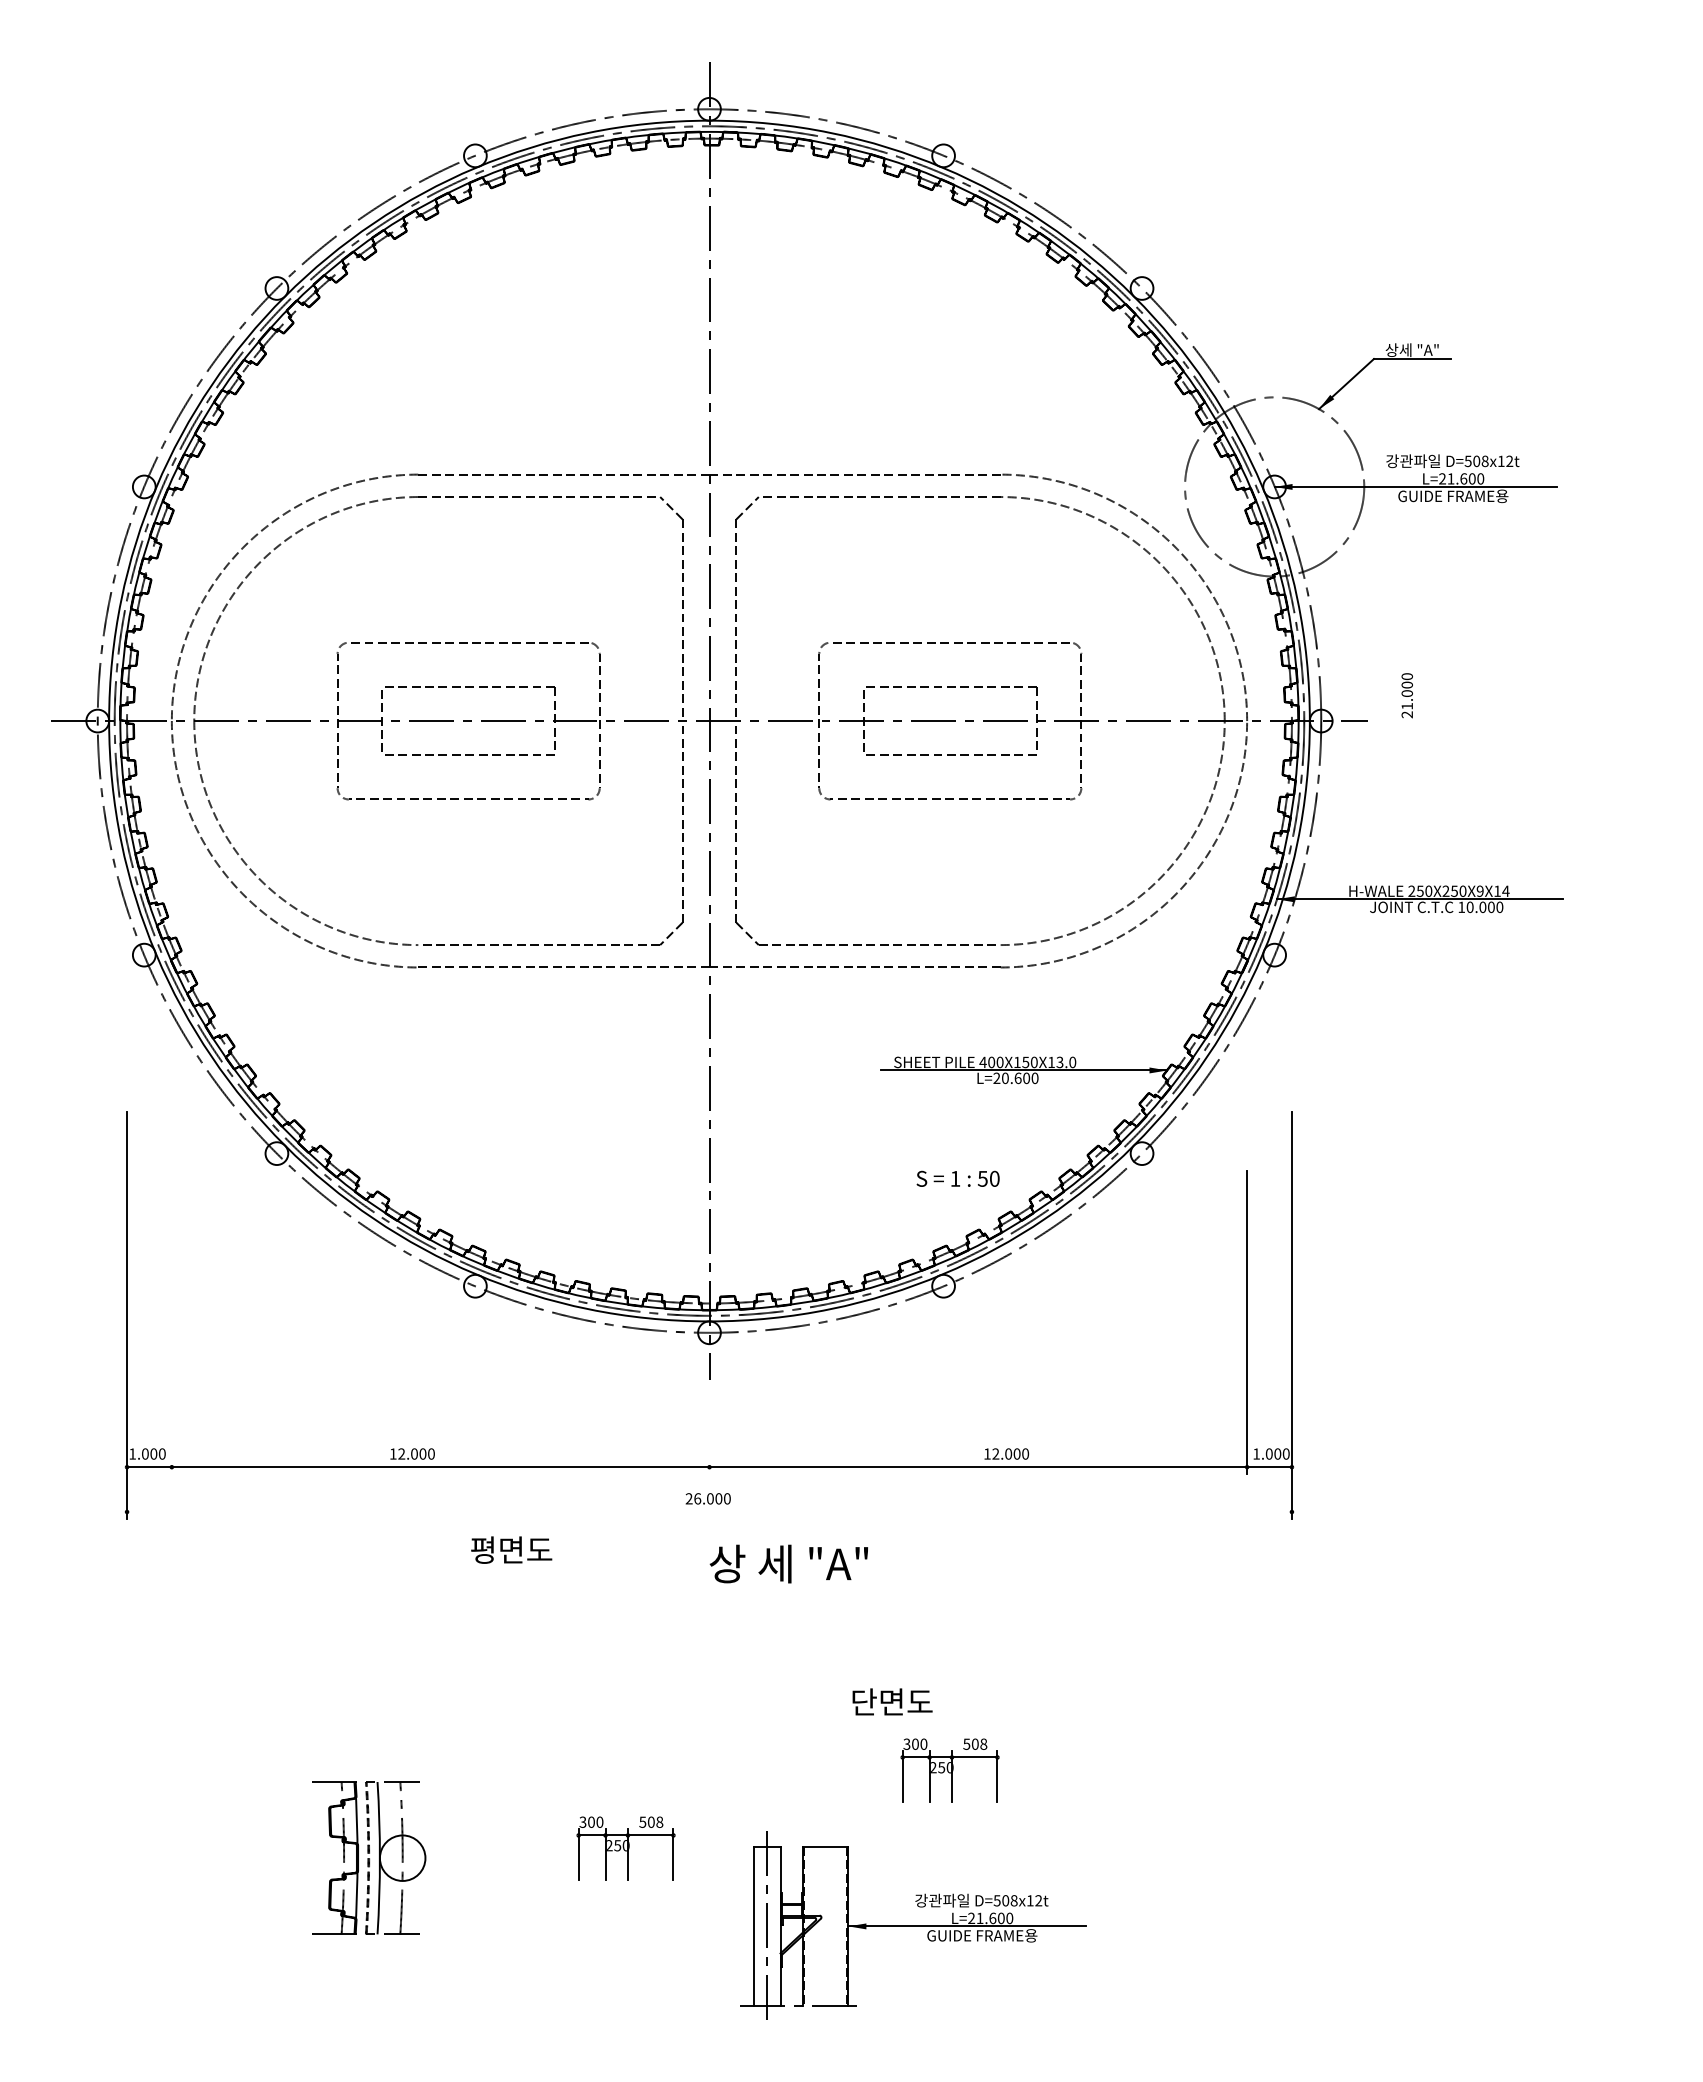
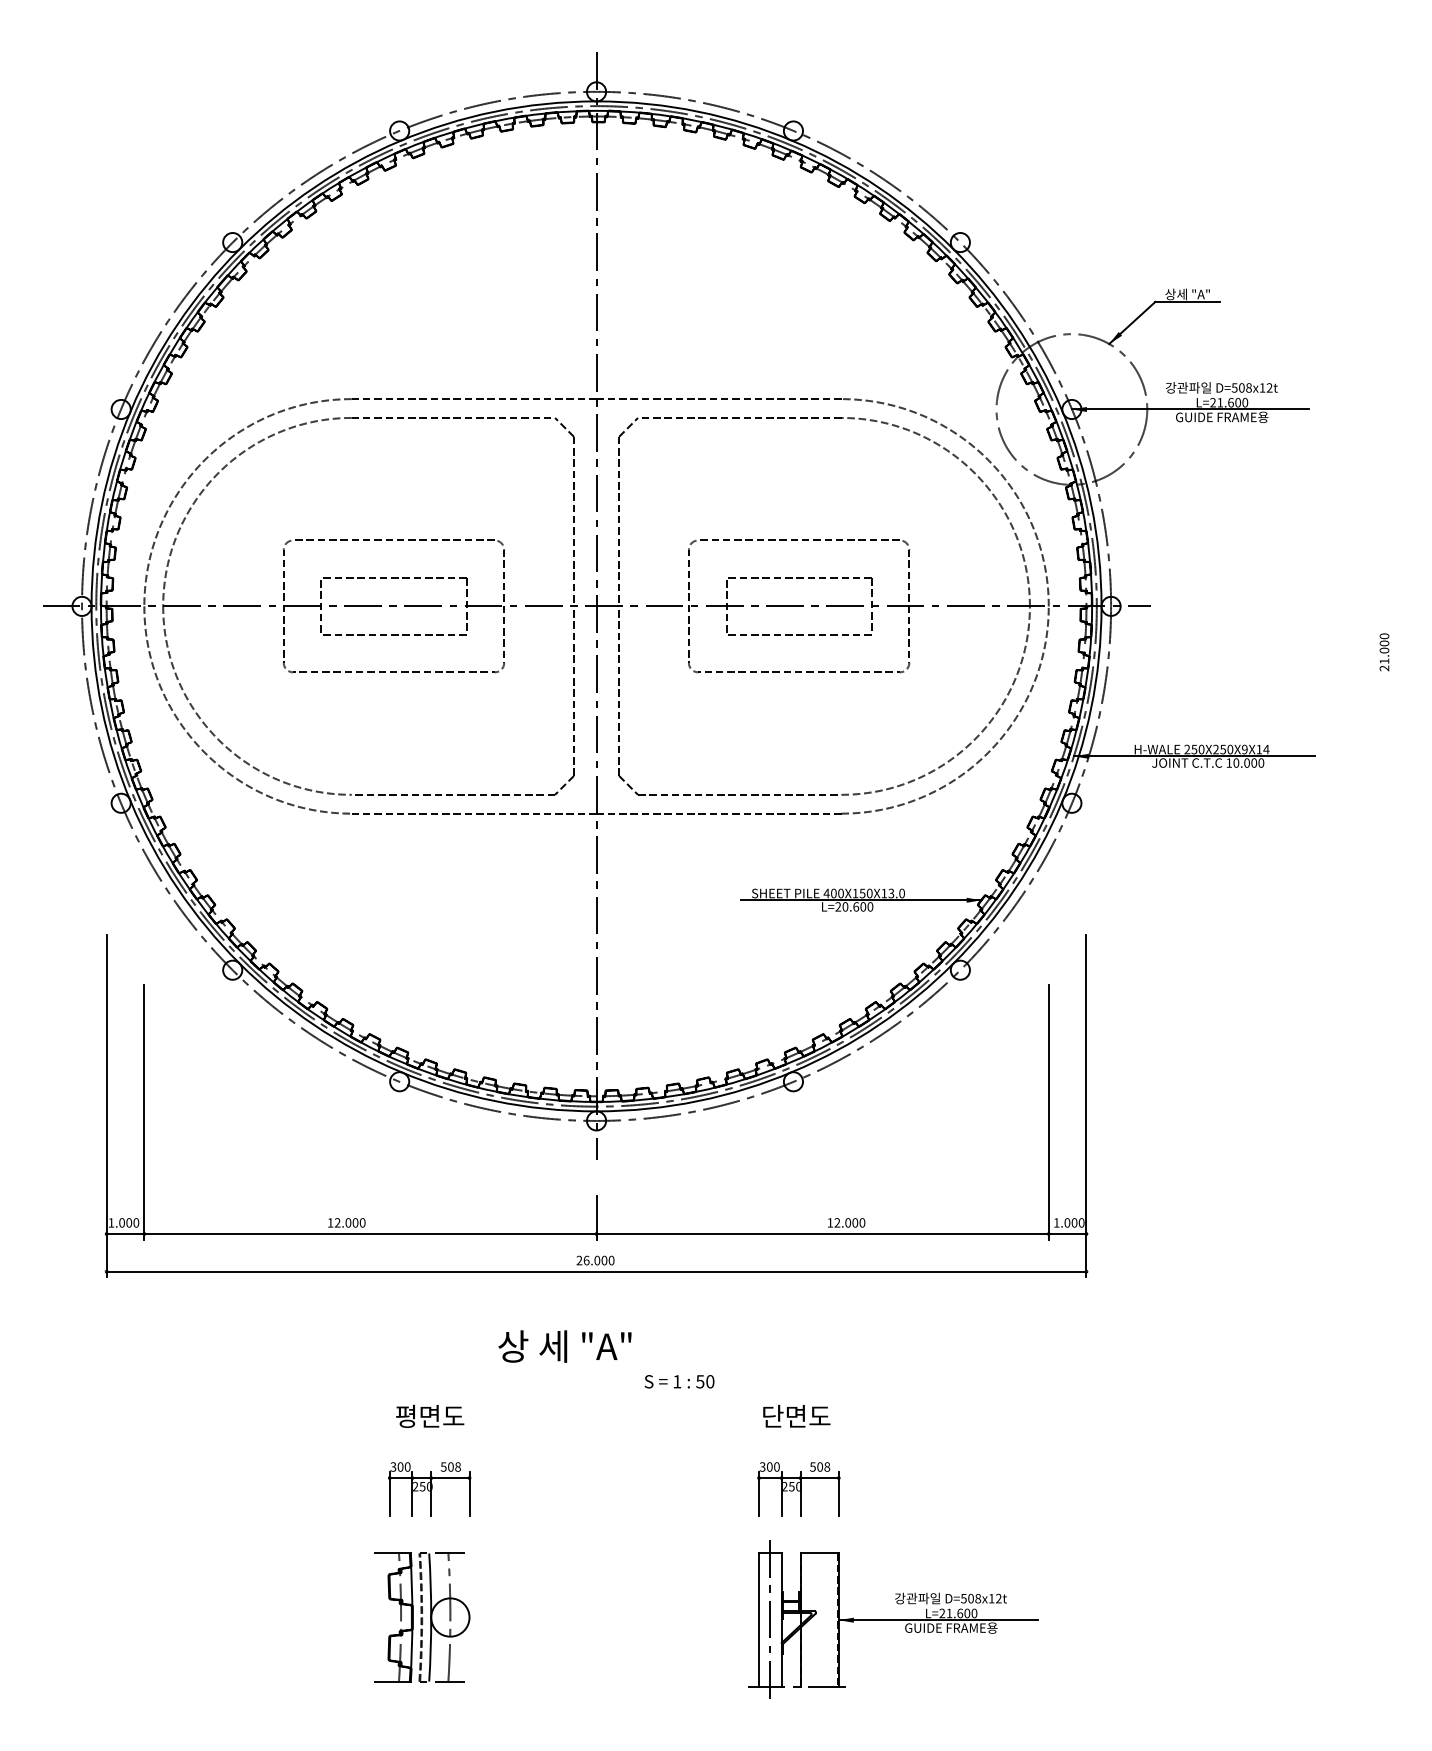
text: (1406, 695) -> (1383, 652), moved
text: (957, 1178) -> (678, 1381), moved
line: (171, 1322) -> (144, 1112), added
line: (709, 1447) -> (596, 1217), added
line: (709, 1512) -> (596, 1272), added
text: (511, 1549) -> (430, 1415), moved
text: (788, 1563) -> (564, 1346), moved
text: (892, 1701) -> (796, 1415), moved
part: (625, 1848) -> (429, 1489), moved
part: (369, 1857) -> (422, 1616), moved
part: (913, 1925) -> (893, 1619), moved

